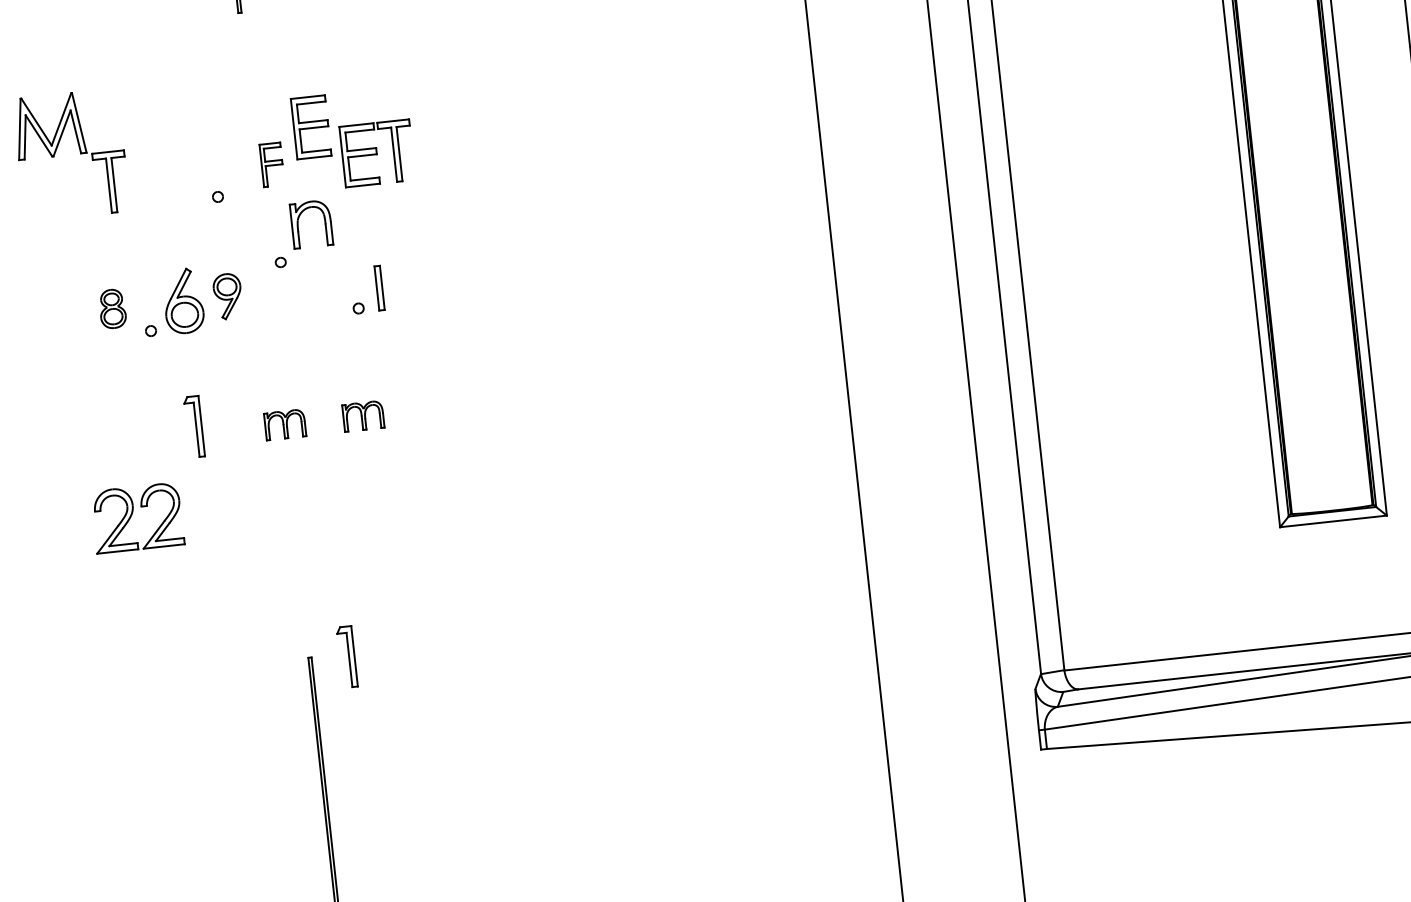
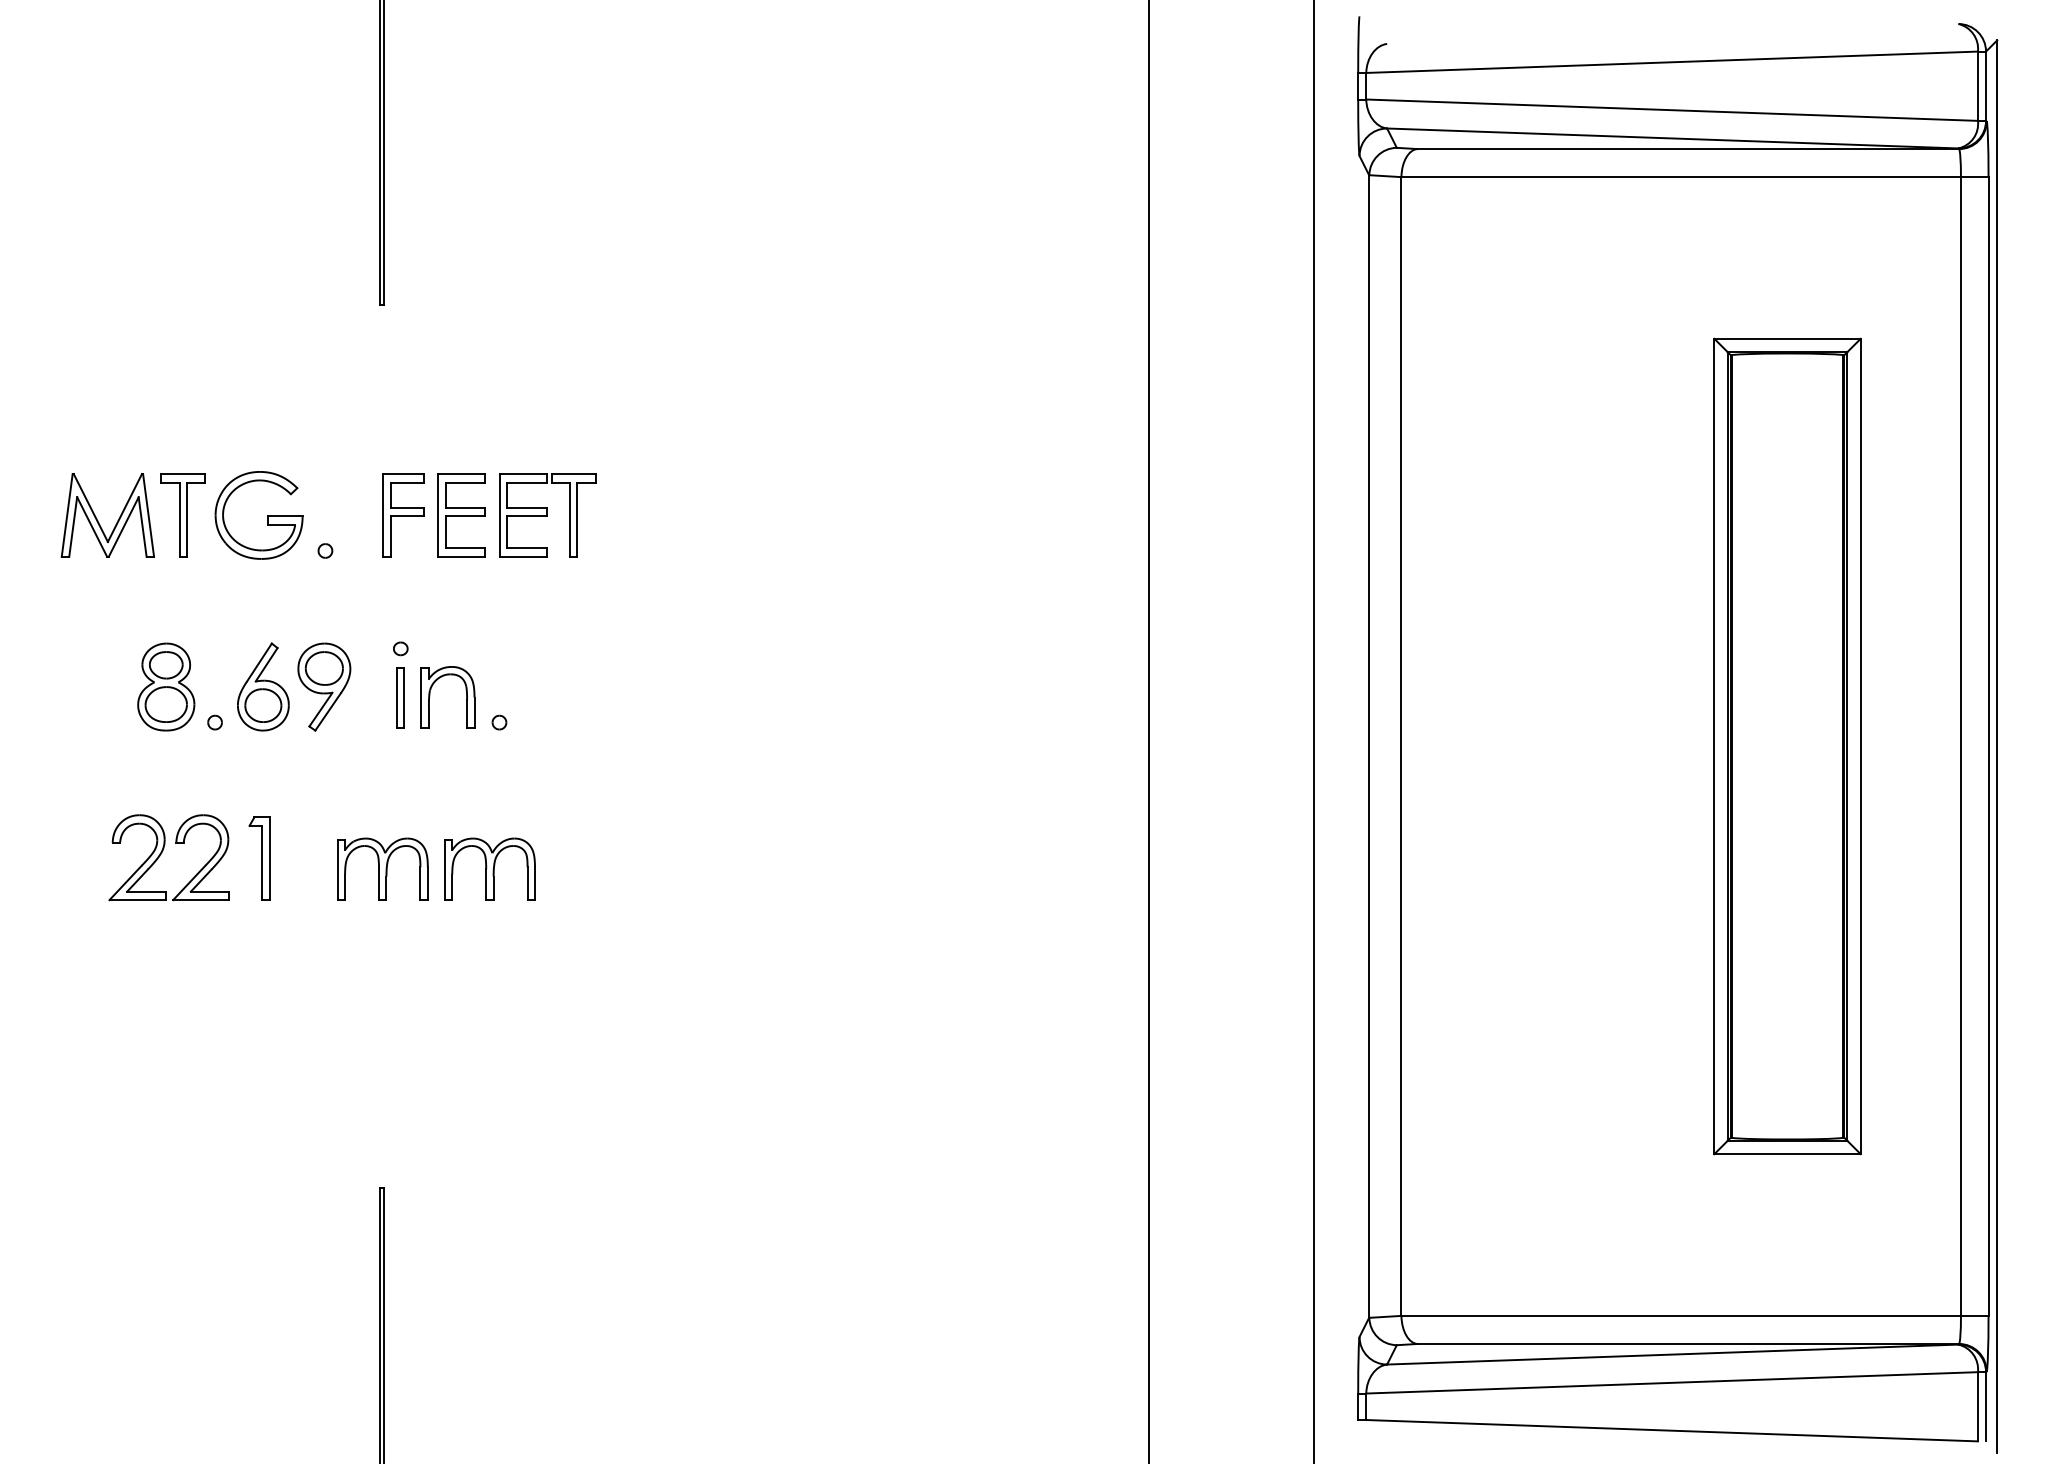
part: (310, 127) -> (461, 515), moved
part: (43, 130) -> (98, 520), moved
part: (272, 164) -> (403, 515), size x1.43
part: (172, 175) -> (267, 515), added
part: (298, 224) -> (430, 696), moved
part: (379, 287) -> (400, 697), moved
part: (228, 296) -> (324, 686), size x1.43
part: (112, 308) -> (166, 686), size x1.67
part: (362, 415) -> (489, 868), size x1.67
part: (284, 424) -> (382, 868), size x1.67
part: (131, 516) -> (161, 854), moved
part: (347, 656) -> (432, 1192), removed

